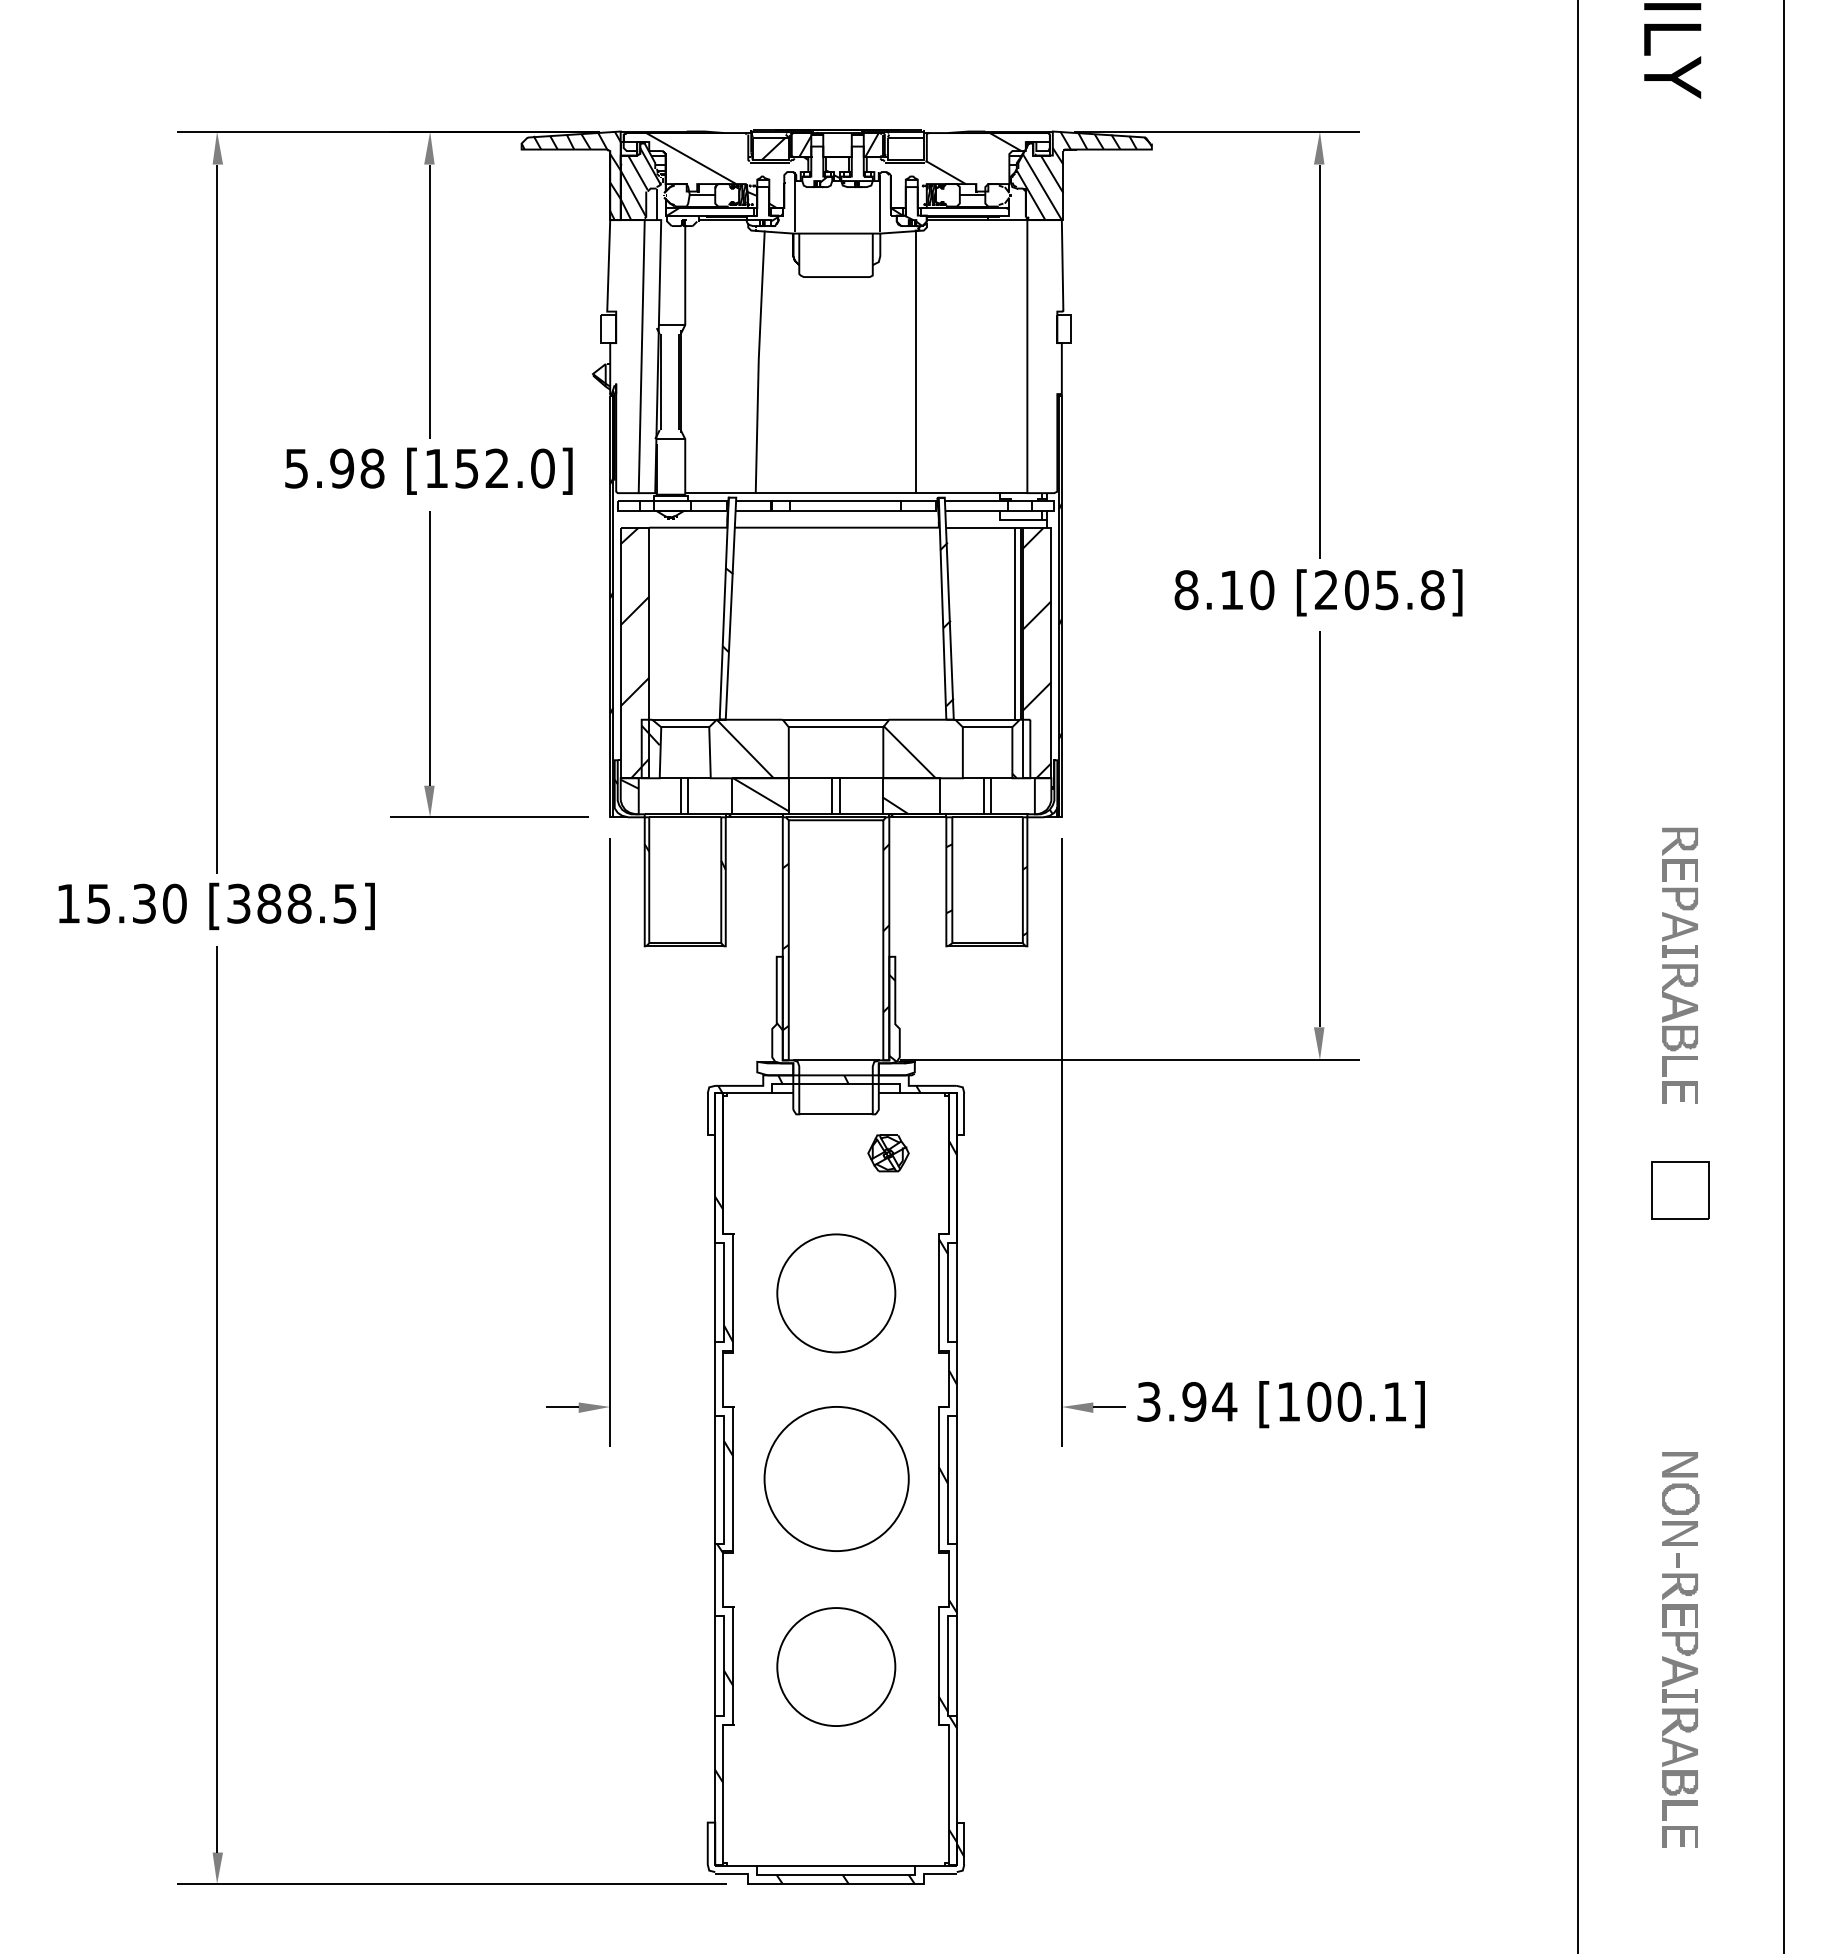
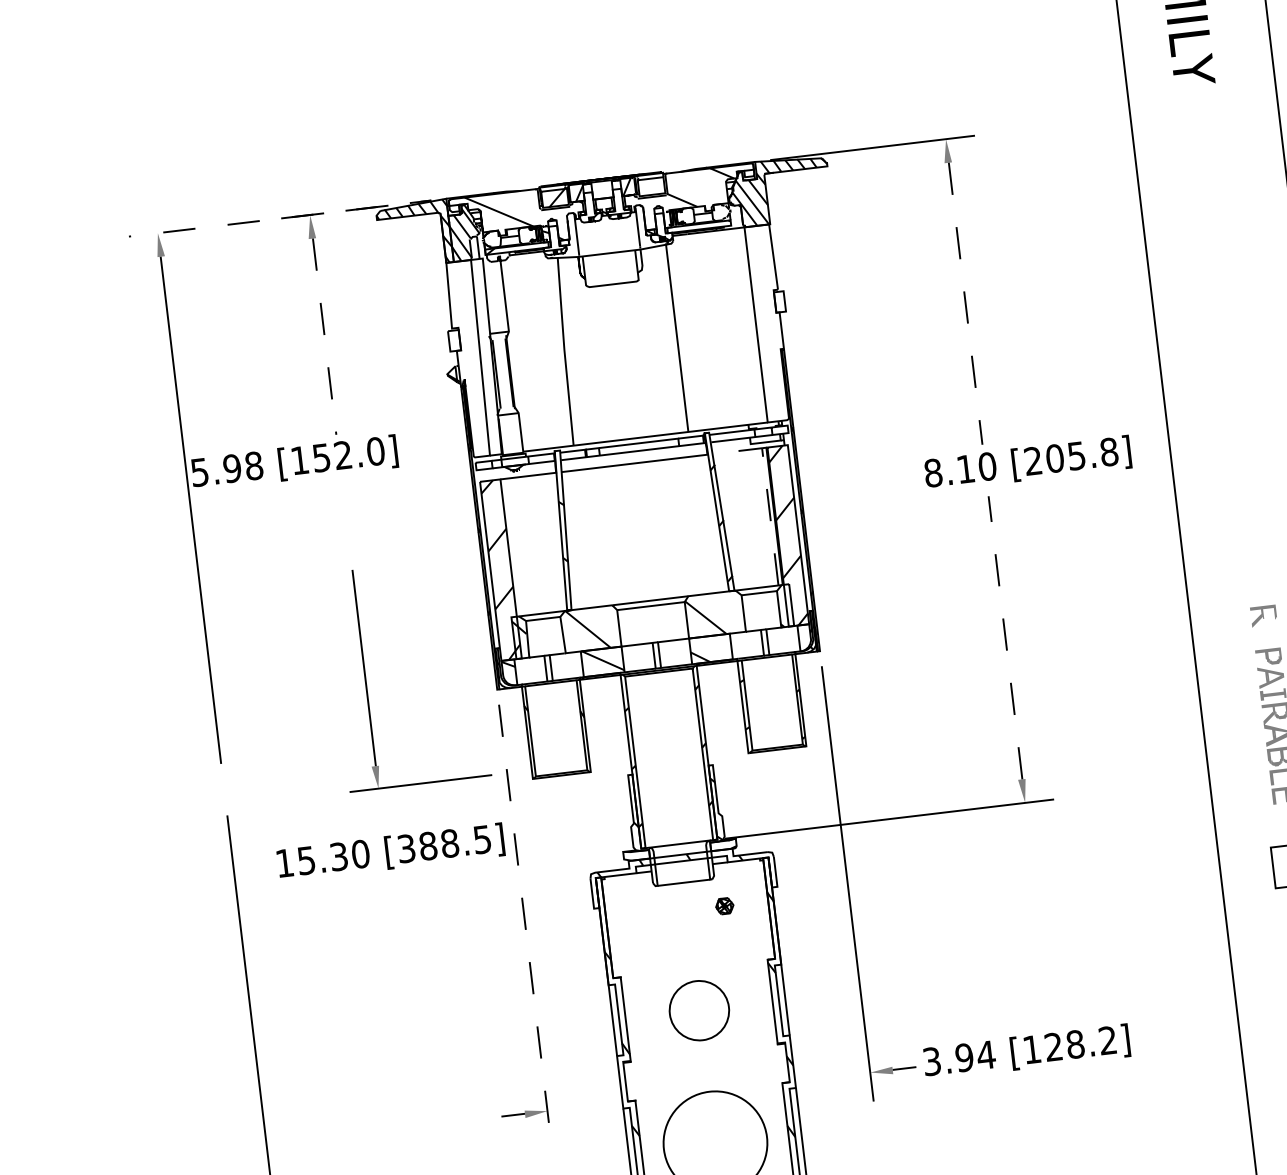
line: (493, 131) -> (355, 209), solid -> dashed
line: (430, 302) -> (324, 337), solid -> dashed
line: (1319, 362) -> (965, 304), solid -> dashed
text: (428, 470) -> (294, 462), moved
line: (1015, 588) -> (767, 491), solid -> dashed
text: (1318, 592) -> (1027, 463), moved
part: (430, 664) -> (365, 679), moved
line: (1319, 828) -> (1005, 637), solid -> dashed
fill: (1687, 841) -> (1269, 615), removed
fill: (1680, 870) -> (1266, 636), removed
text: (216, 905) -> (390, 851), moved
line: (610, 1142) -> (525, 922), solid -> dashed
part: (888, 1153) -> (724, 906), size x0.6
circle: (836, 1293) -> (699, 1010), size x0.7
text: (1356, 1401) -> (1080, 1043), [100.1] -> [128.2]

